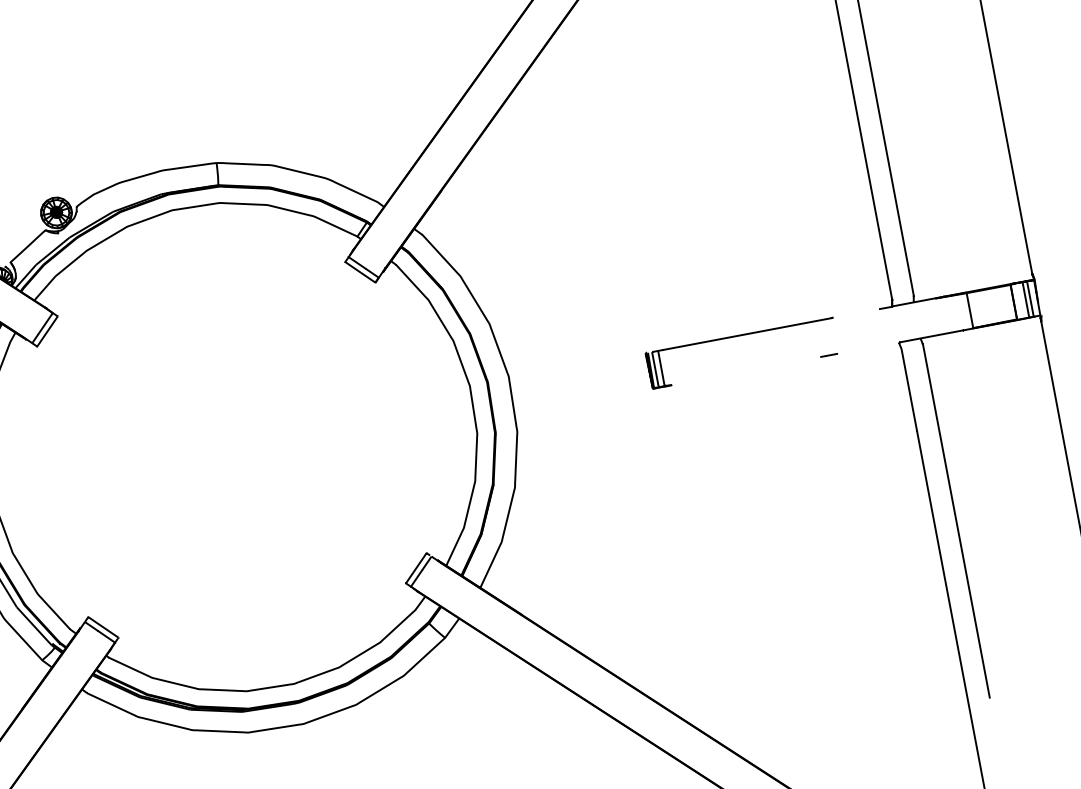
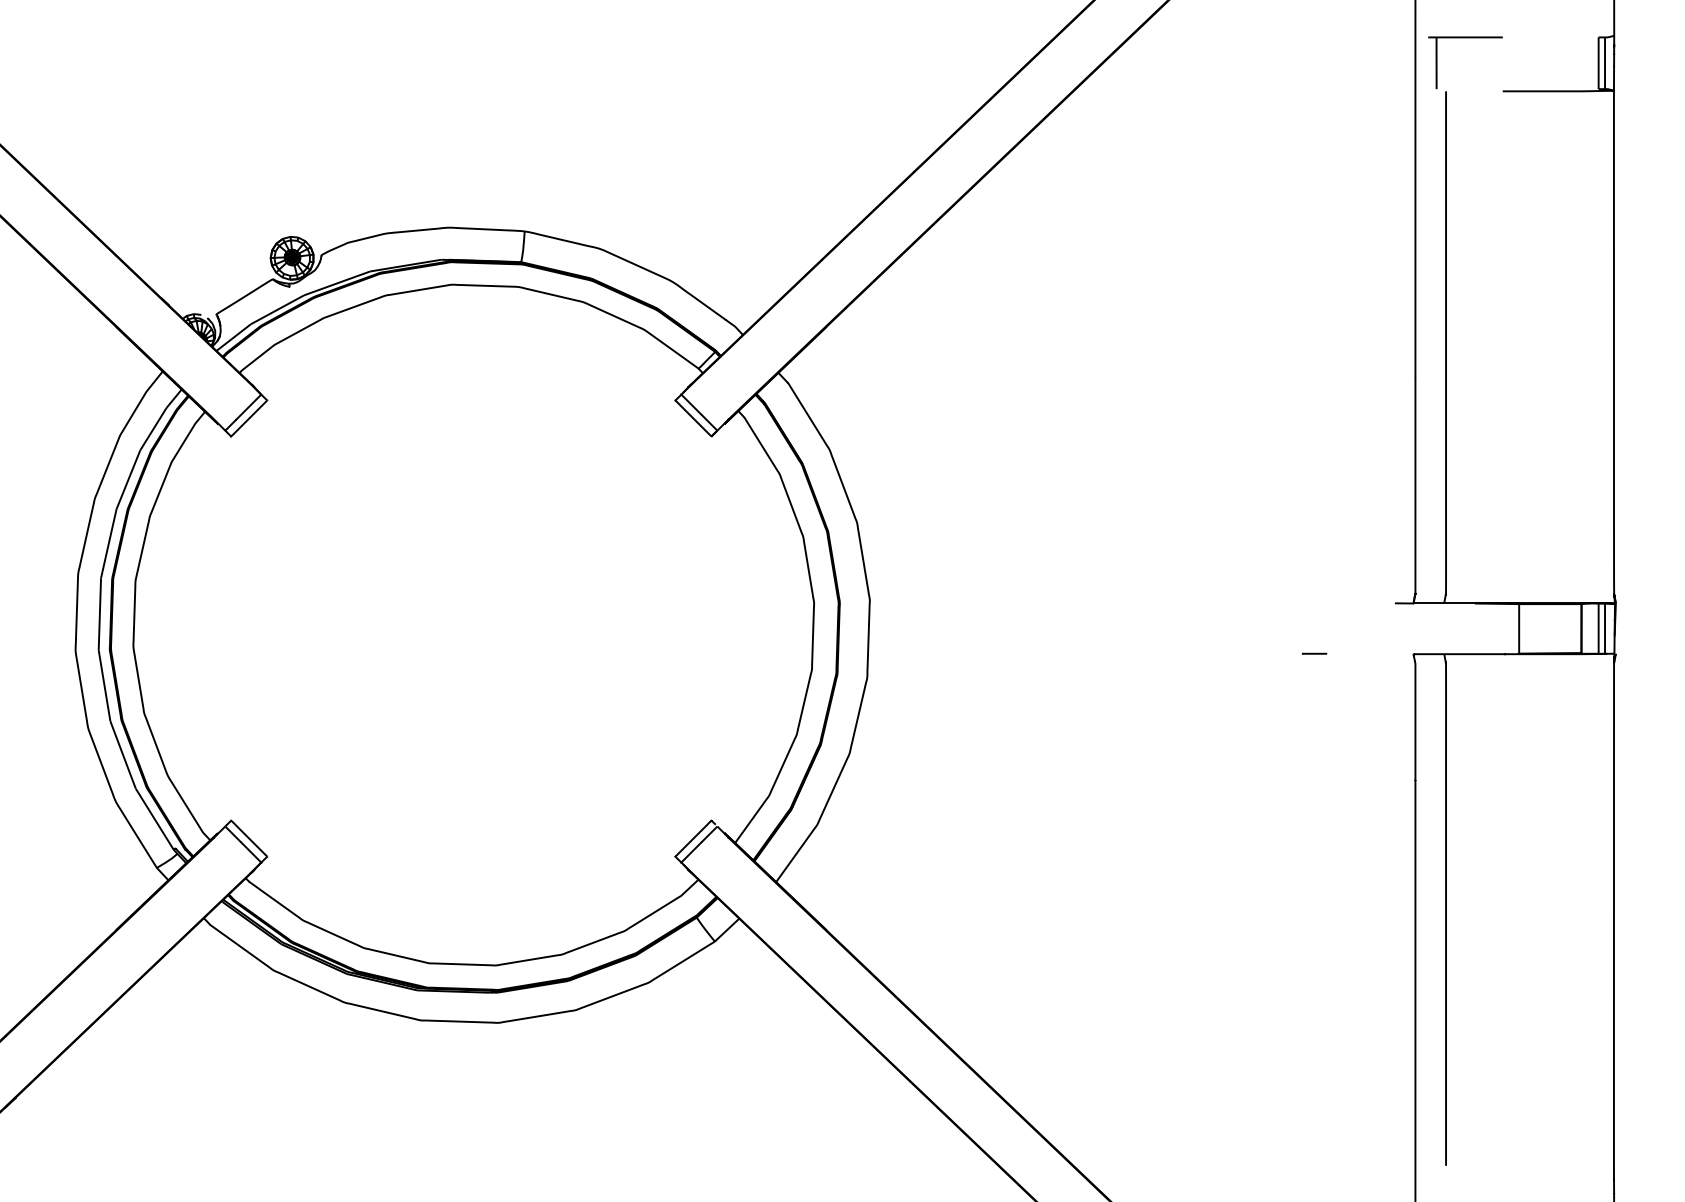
part: (739, 336) -> (1196, 604), removed

